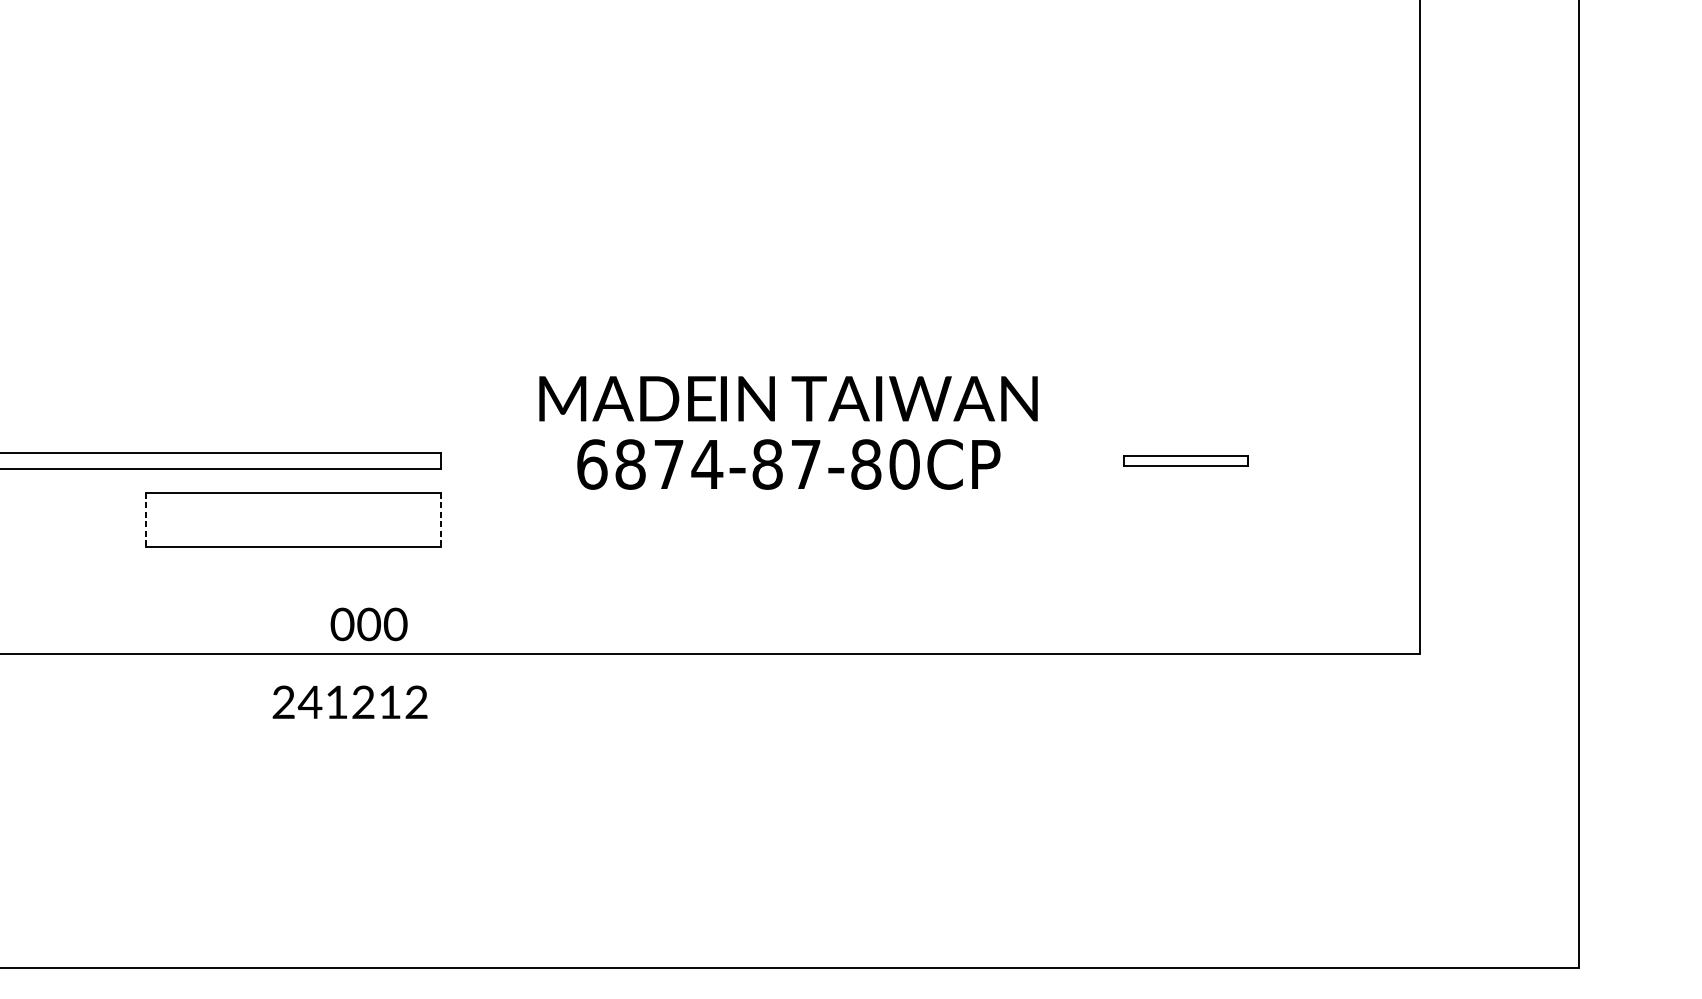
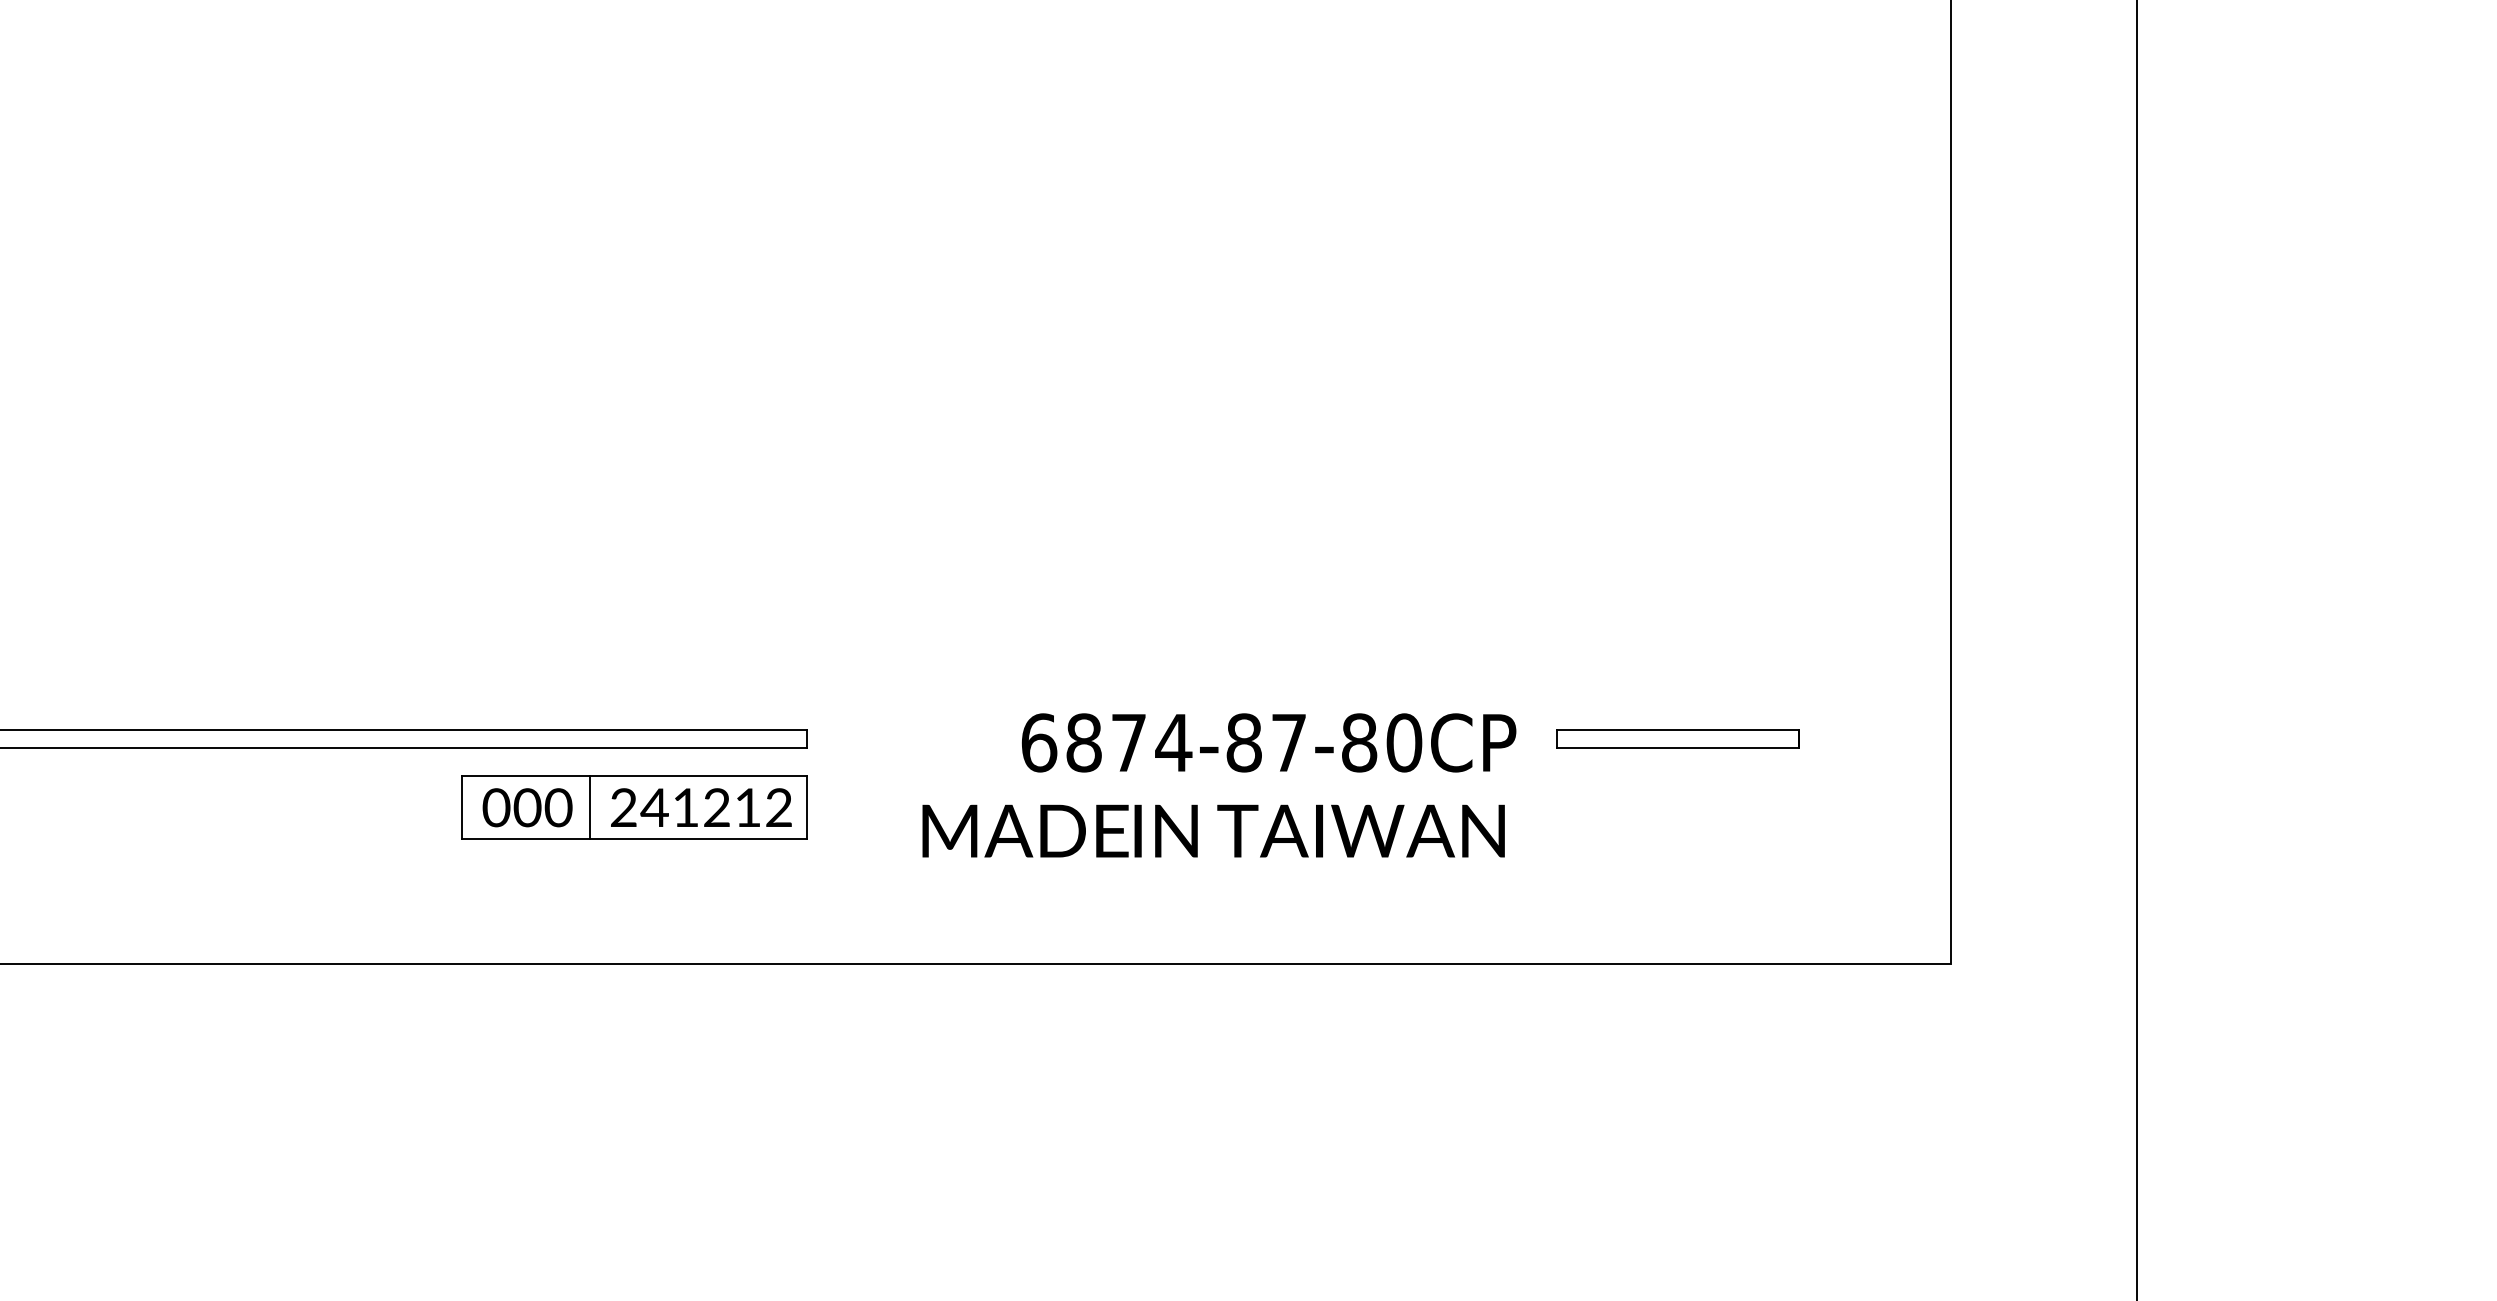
text: (788, 398) -> (1213, 830), moved
part: (1185, 460) -> (1677, 738), size x1.67
text: (789, 464) -> (1269, 742), moved
line: (145, 519) -> (462, 807), dashed -> solid
line: (255, 519) -> (590, 807), added
line: (440, 519) -> (807, 807), dashed -> solid
text: (369, 624) -> (527, 807), moved
text: (350, 702) -> (701, 807), moved

